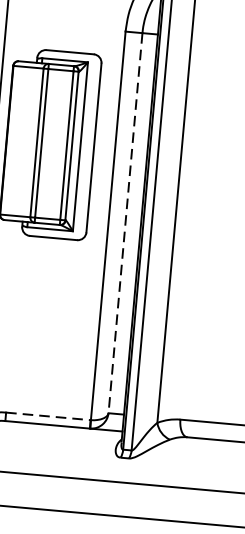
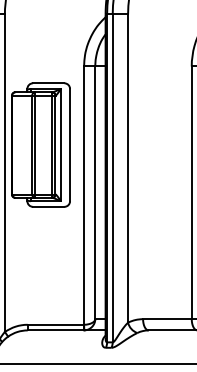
line: (125, 224) -> (95, 193), dashed -> solid
line: (49, 416) -> (56, 324), dashed -> solid

